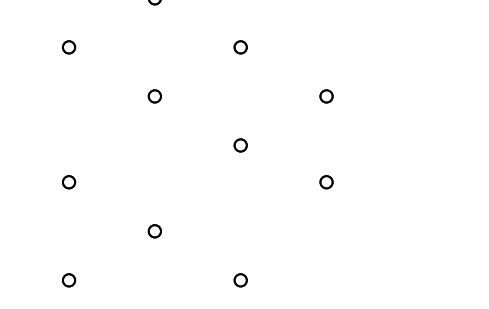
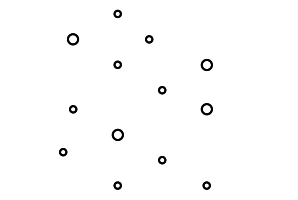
part: (69, 47) -> (73, 39), size x1.6
part: (241, 47) -> (149, 39), moved
part: (326, 95) -> (206, 64), size x1.6
part: (326, 182) -> (206, 109), size x1.6
part: (154, 230) -> (117, 134), size x1.6
part: (69, 280) -> (63, 152), moved

